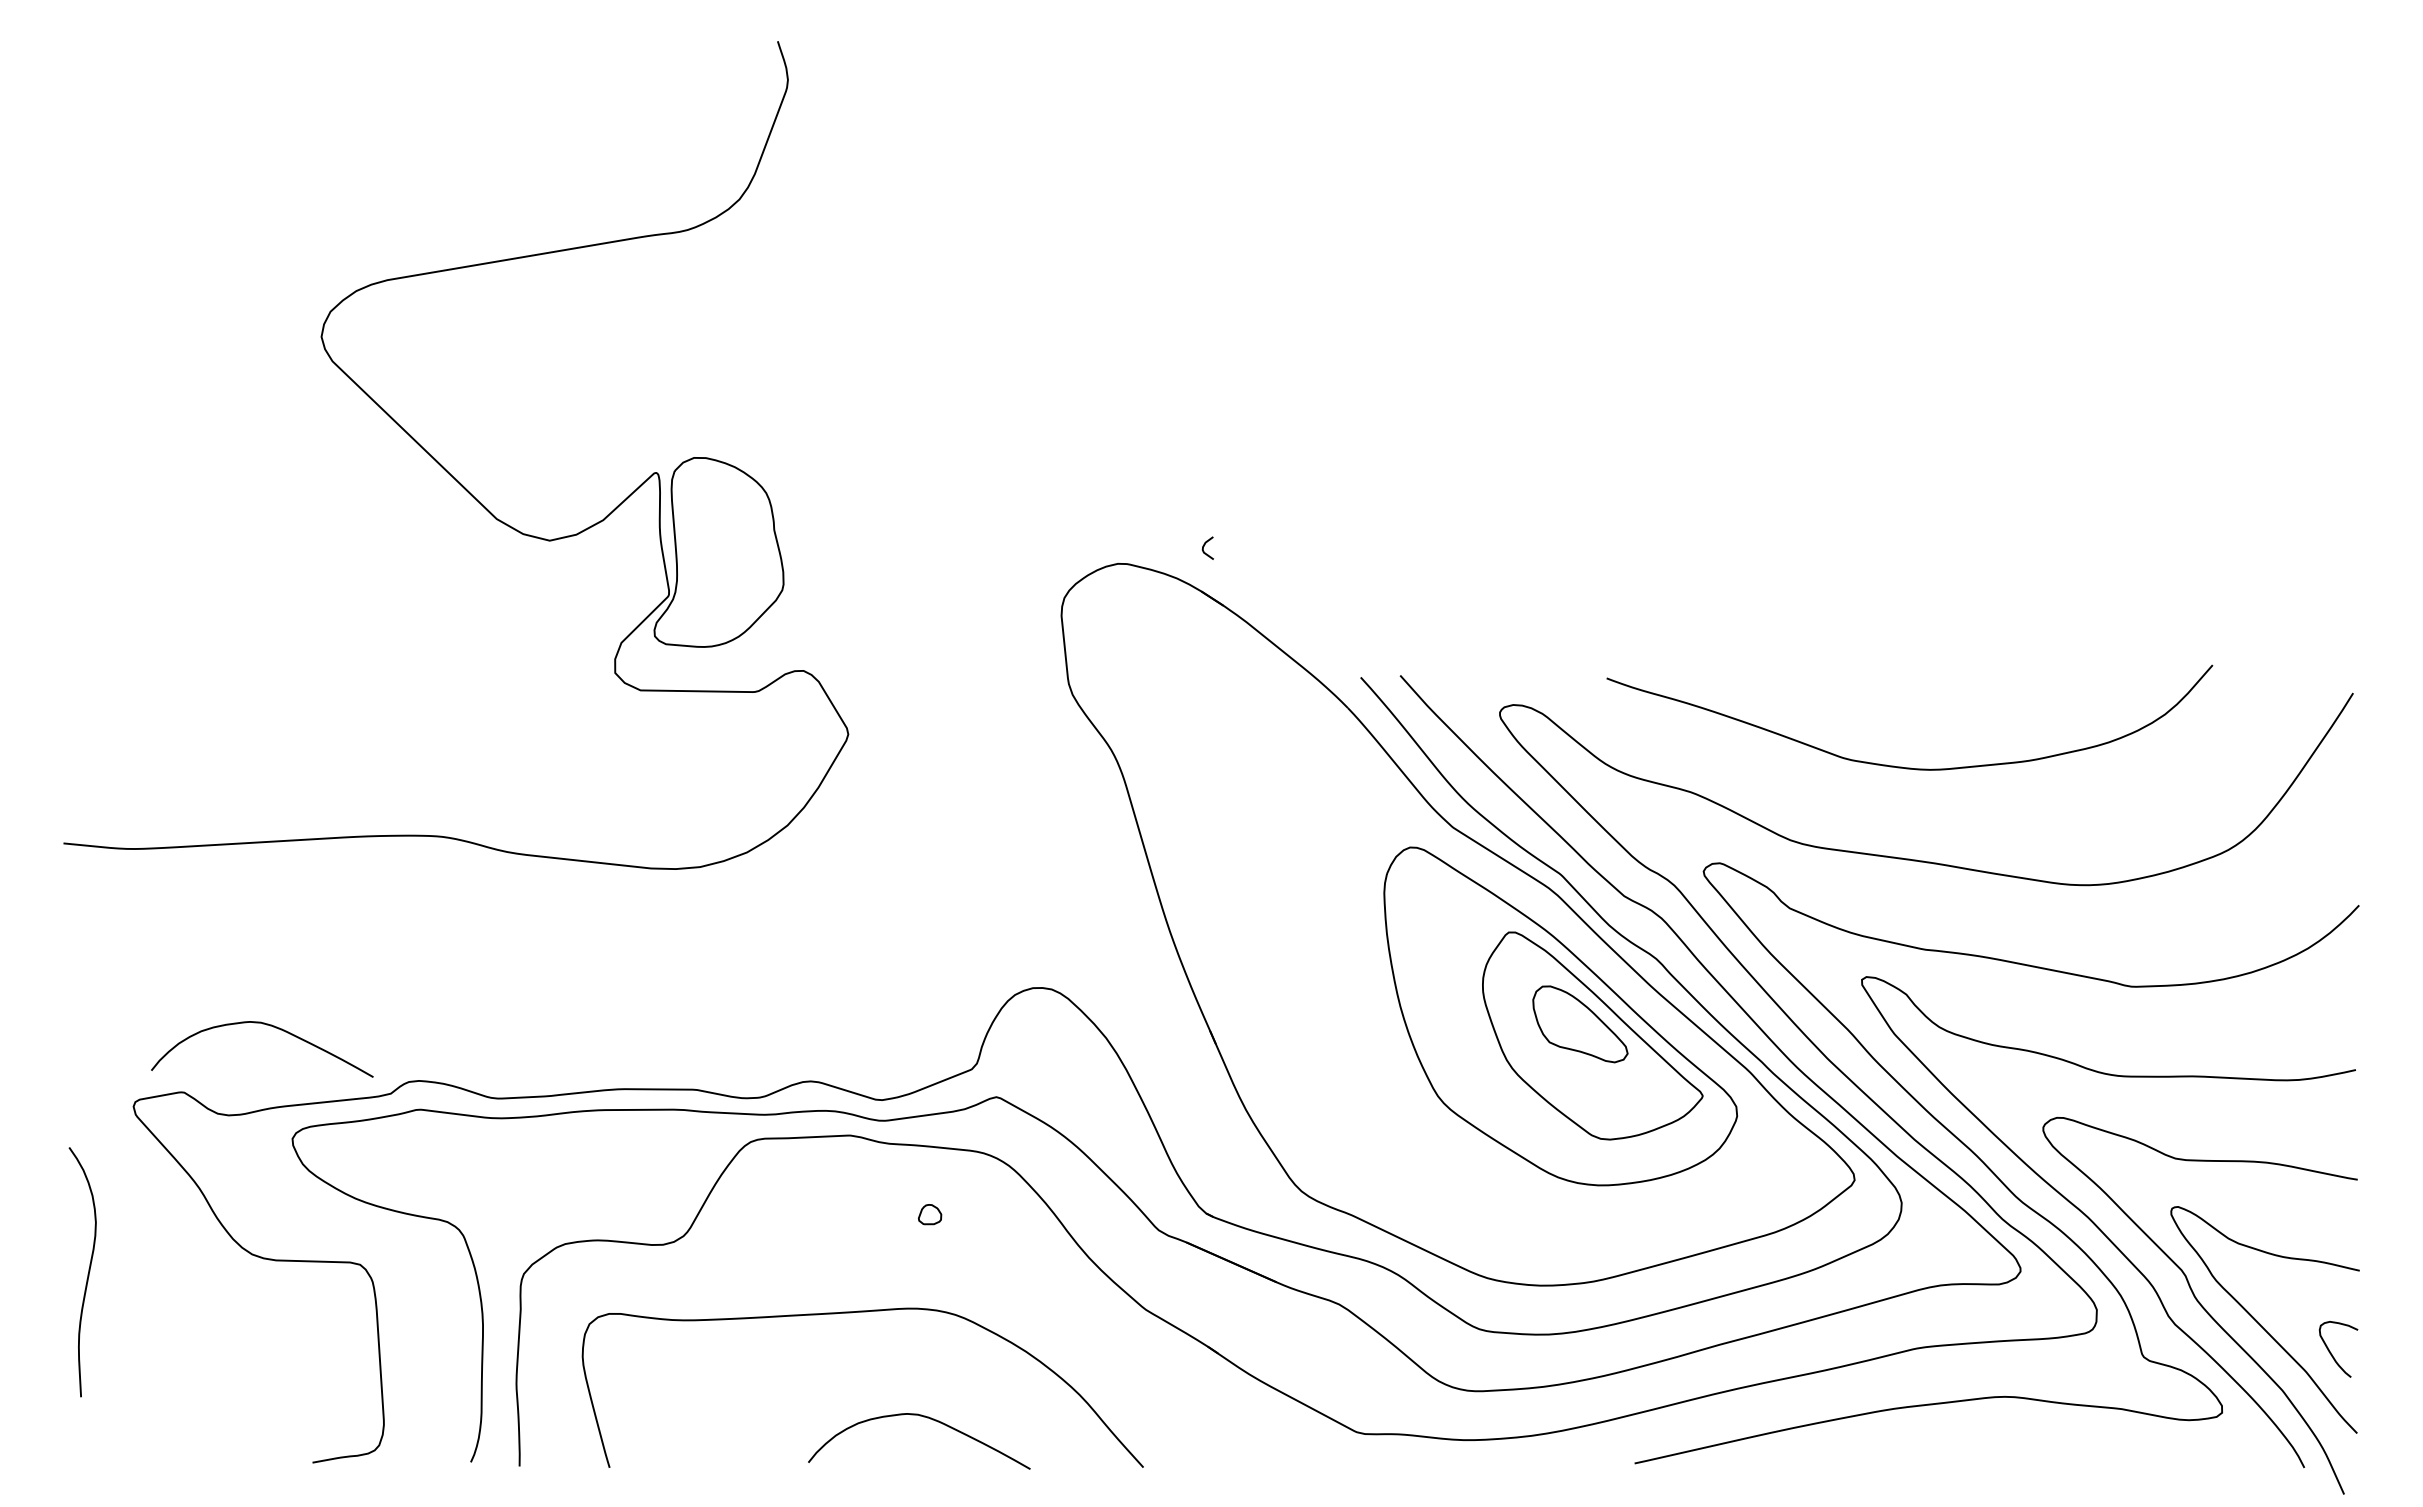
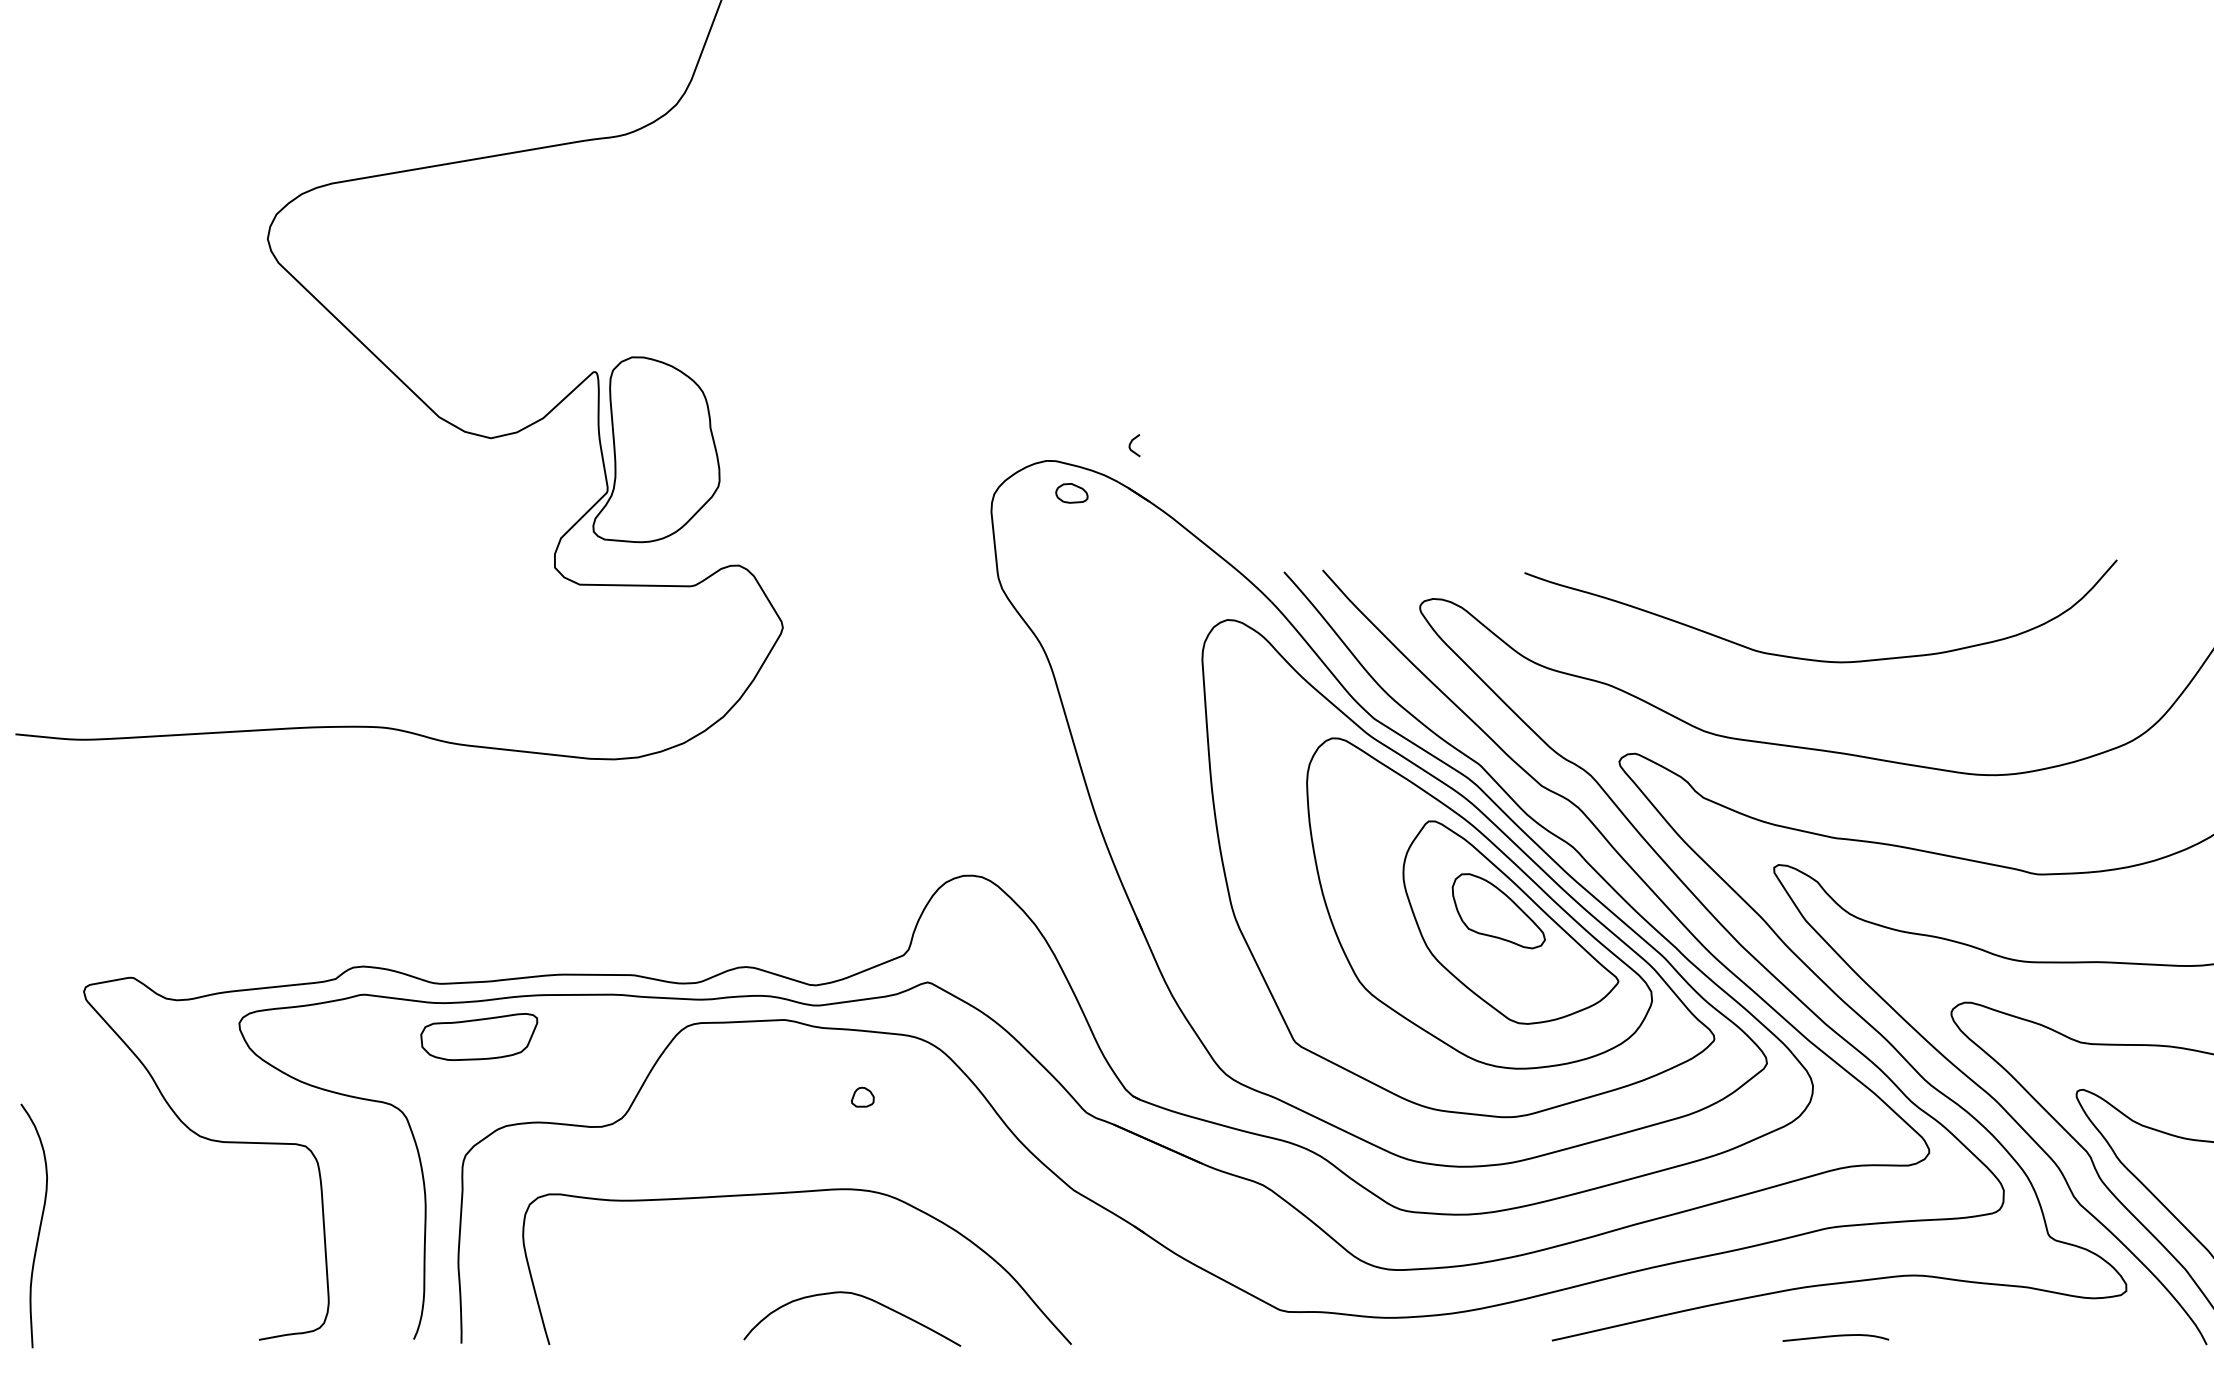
part: (1143, 596) -> (1071, 492), added
part: (1538, 980) -> (1457, 868), added
curve: (266, 1025) -> (213, 912), removed
part: (537, 1152) -> (478, 1036), added
curve: (87, 1274) -> (38, 1228), moved
curve: (1924, 1459) -> (1835, 1336), added

